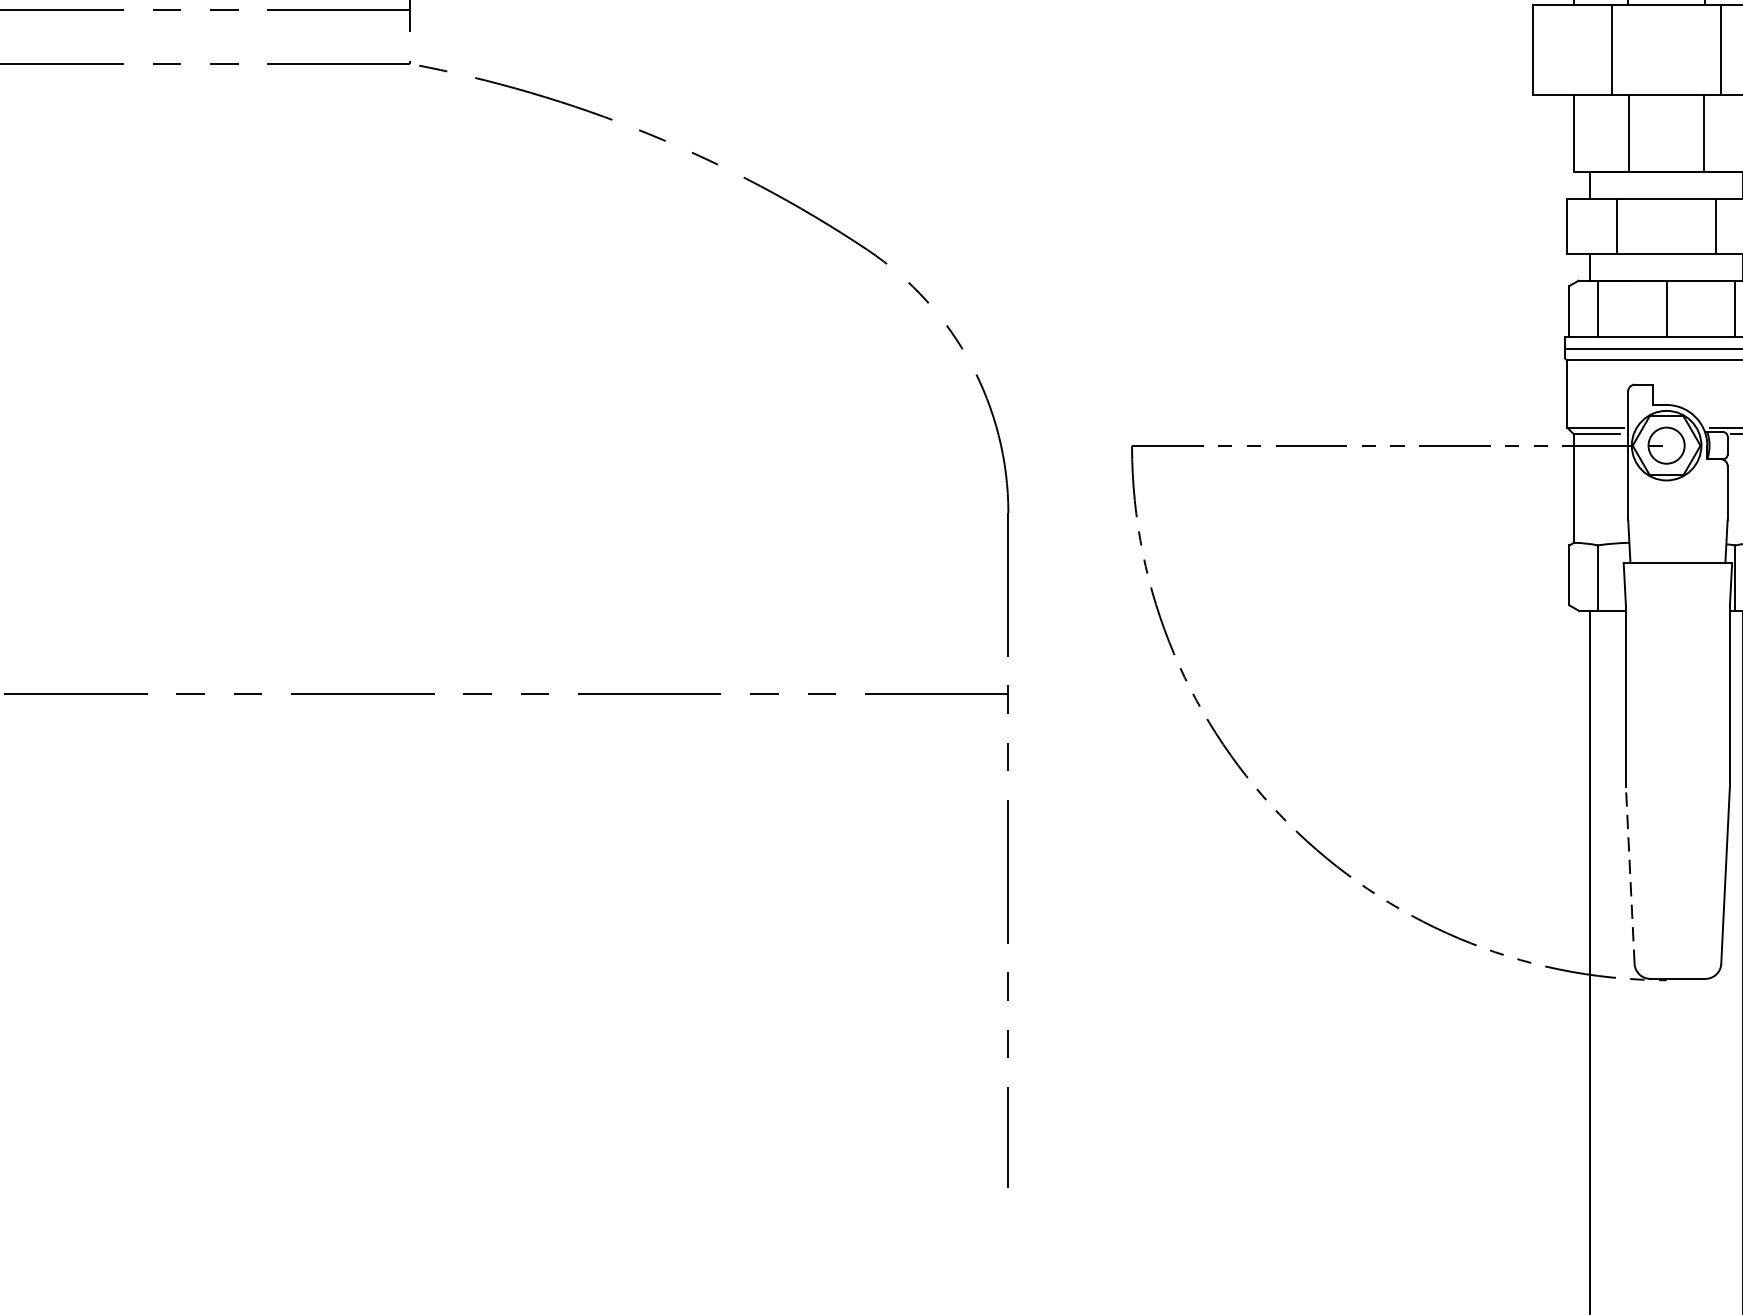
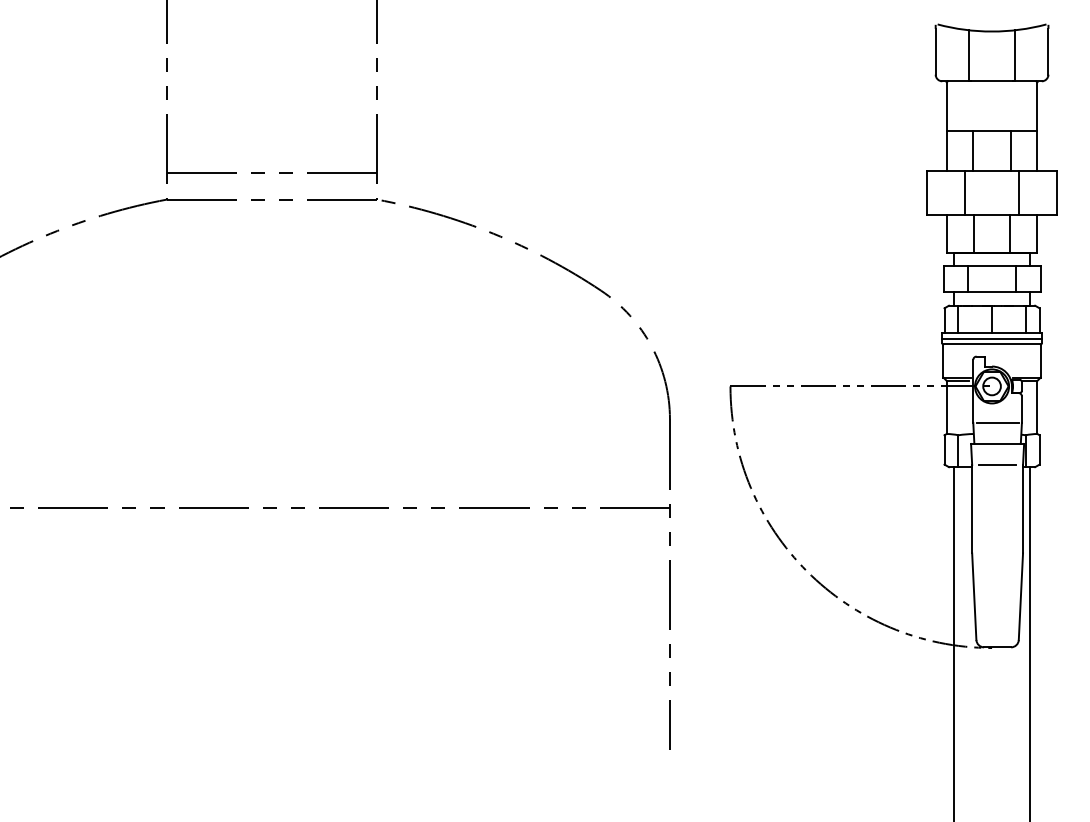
line: (1677, 519) -> (997, 422), added
line: (1675, 605) -> (996, 464), added
line: (1630, 874) -> (974, 596), dashed -> solid

